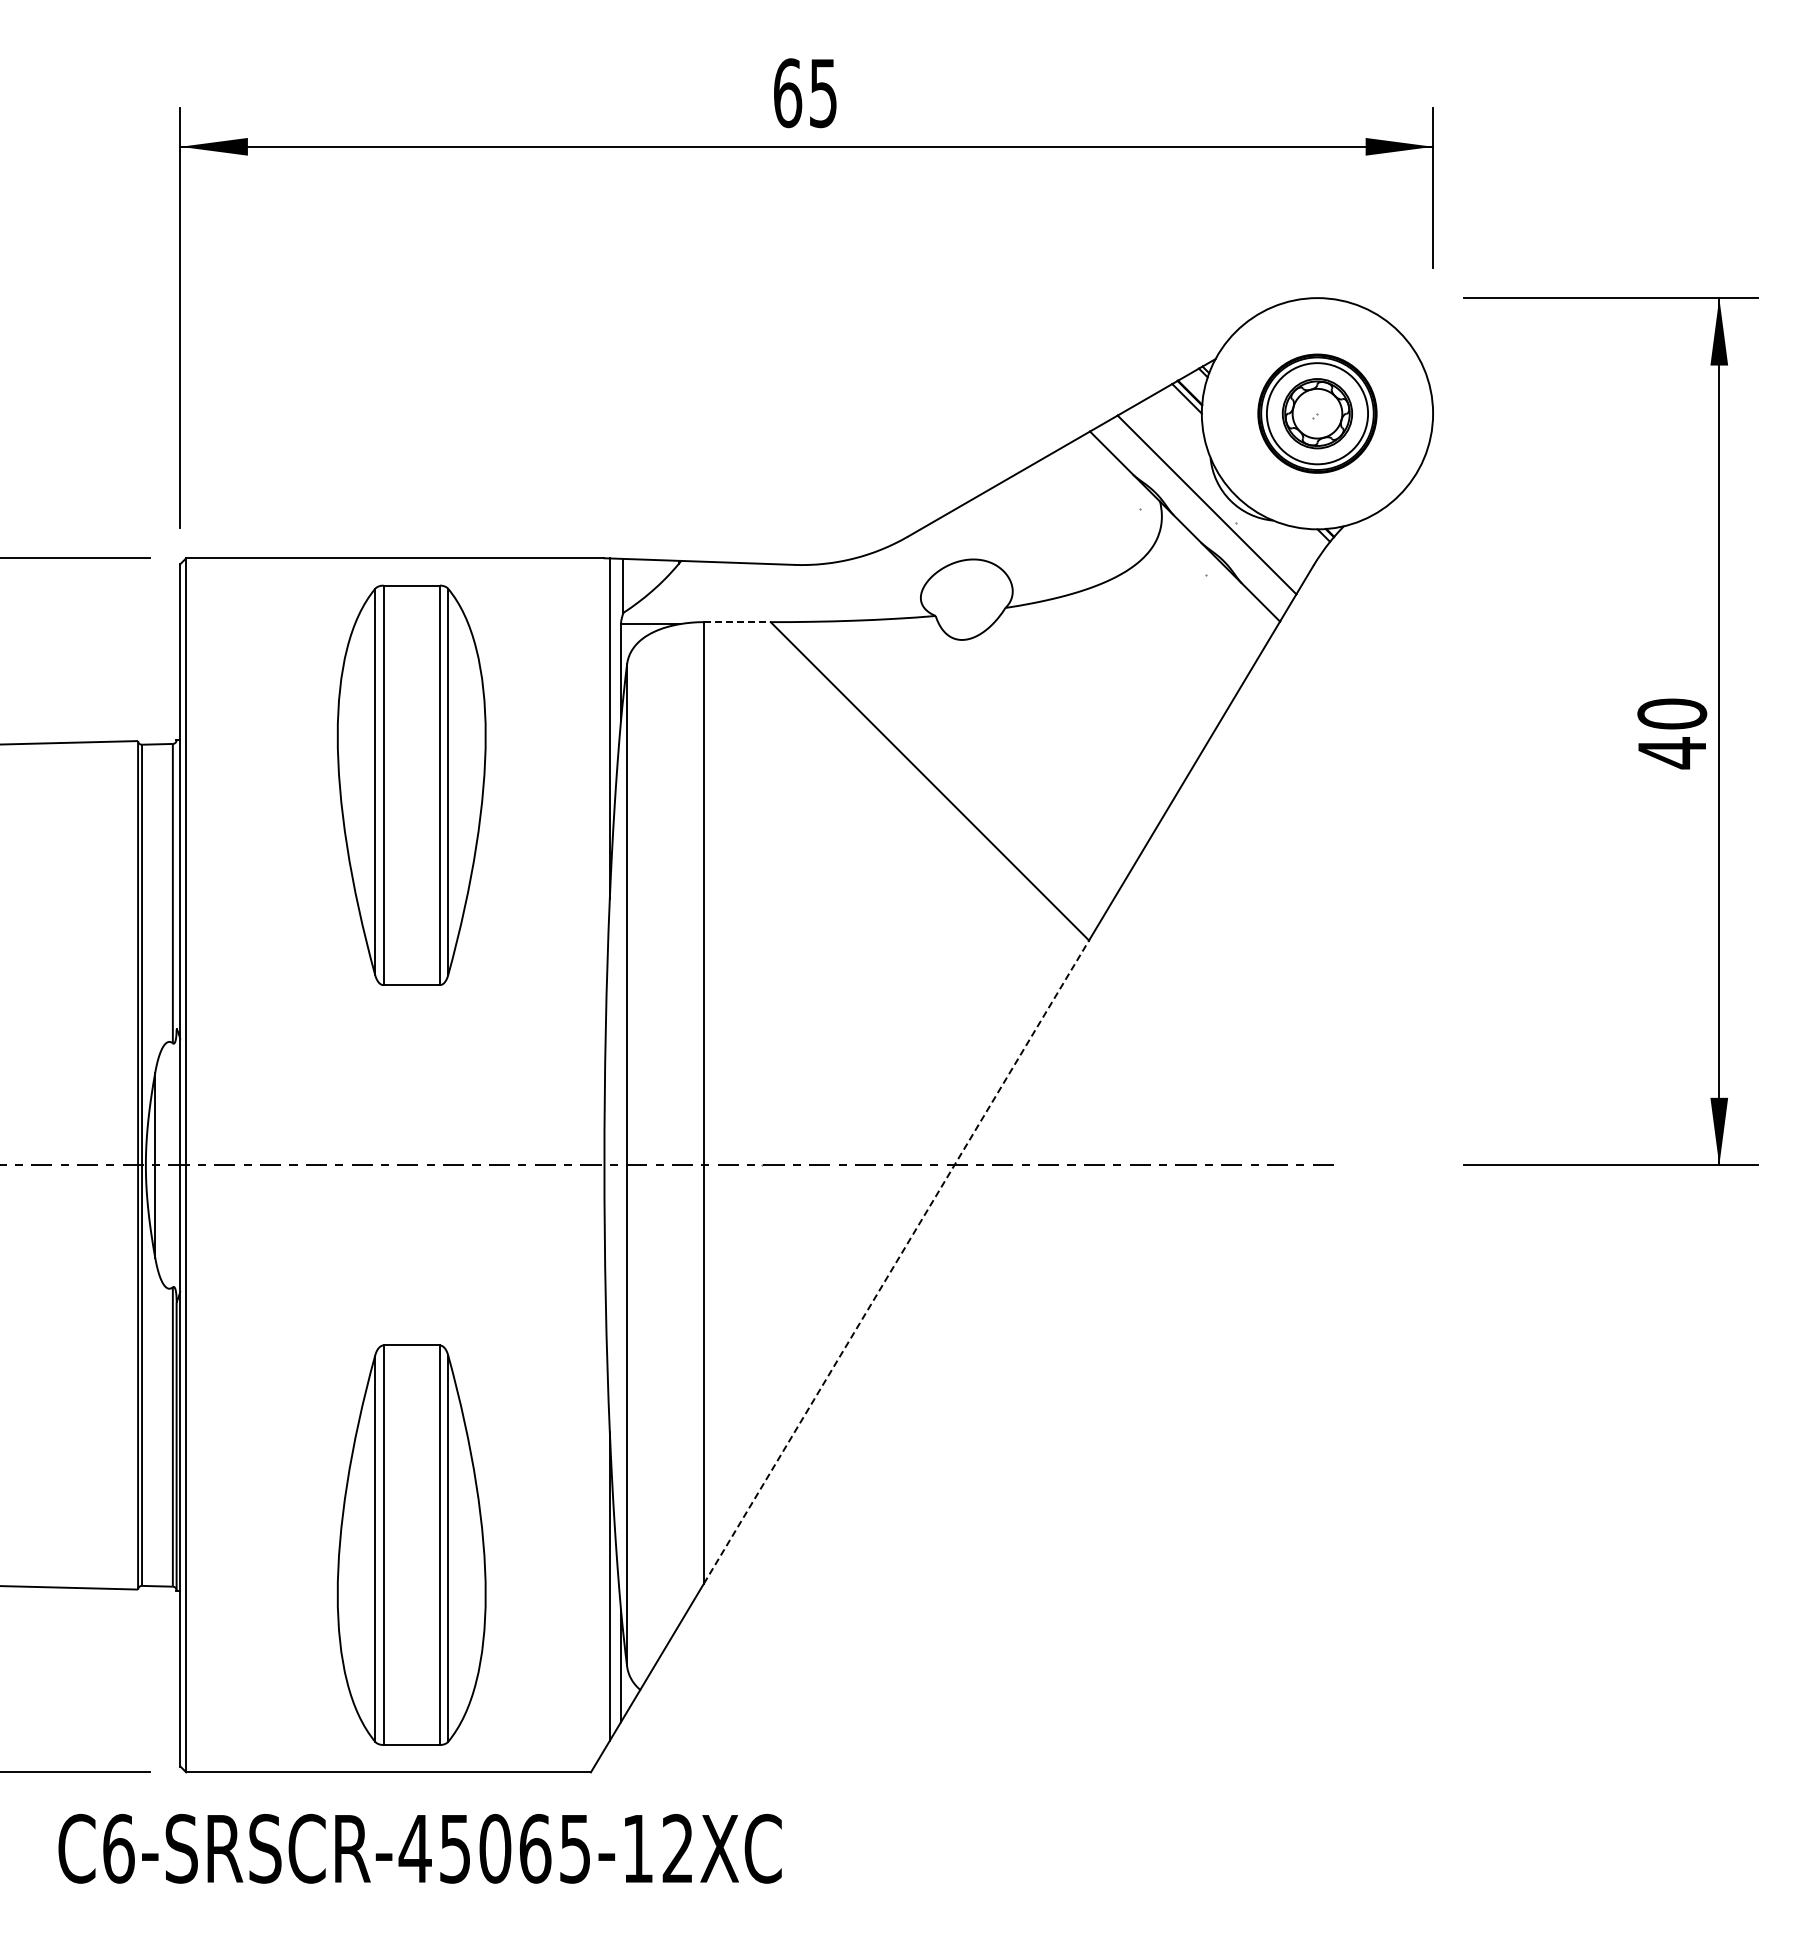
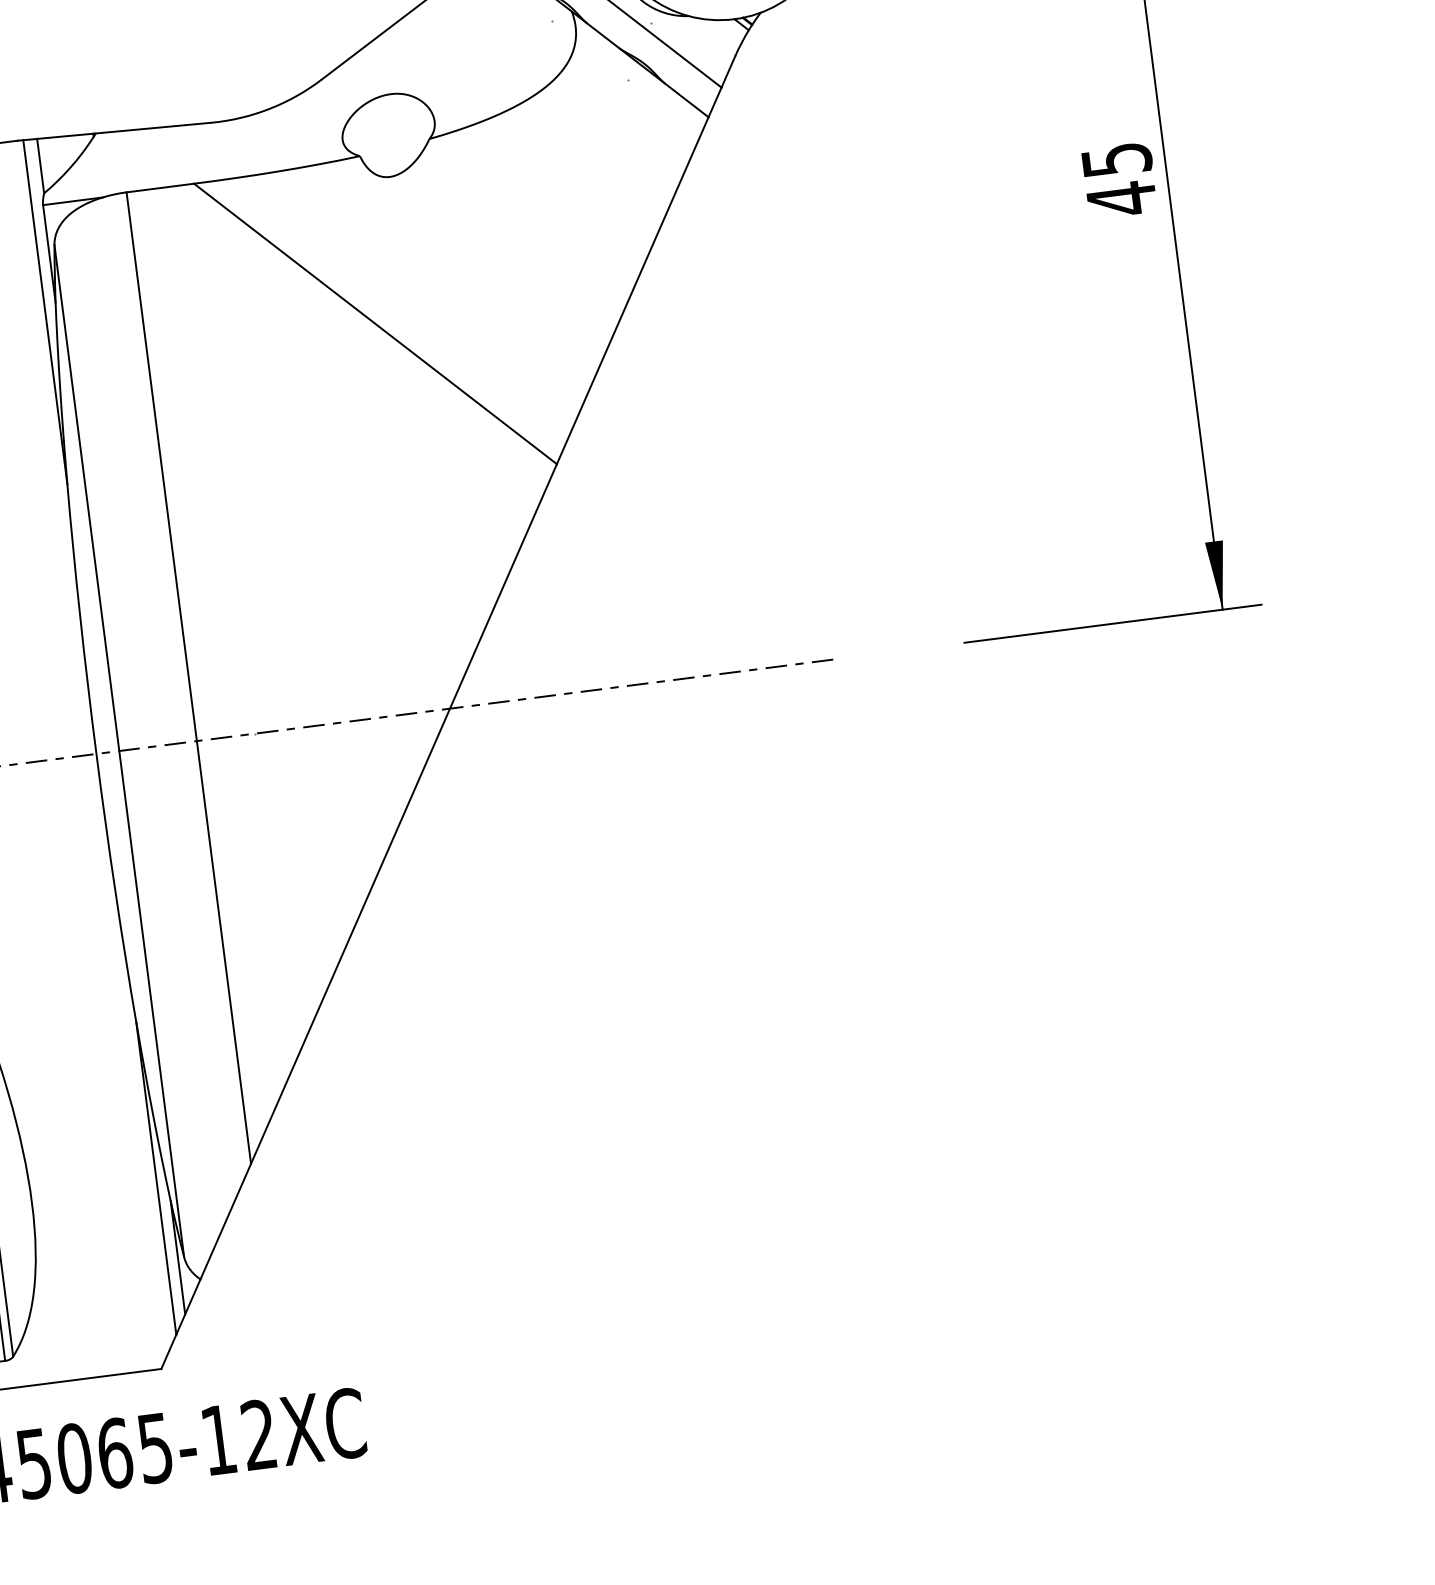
line: (737, 622) -> (160, 188), dashed -> solid
text: (1672, 713) -> (1116, 159), 40 -> 45
line: (896, 1262) -> (404, 814), dashed -> solid

